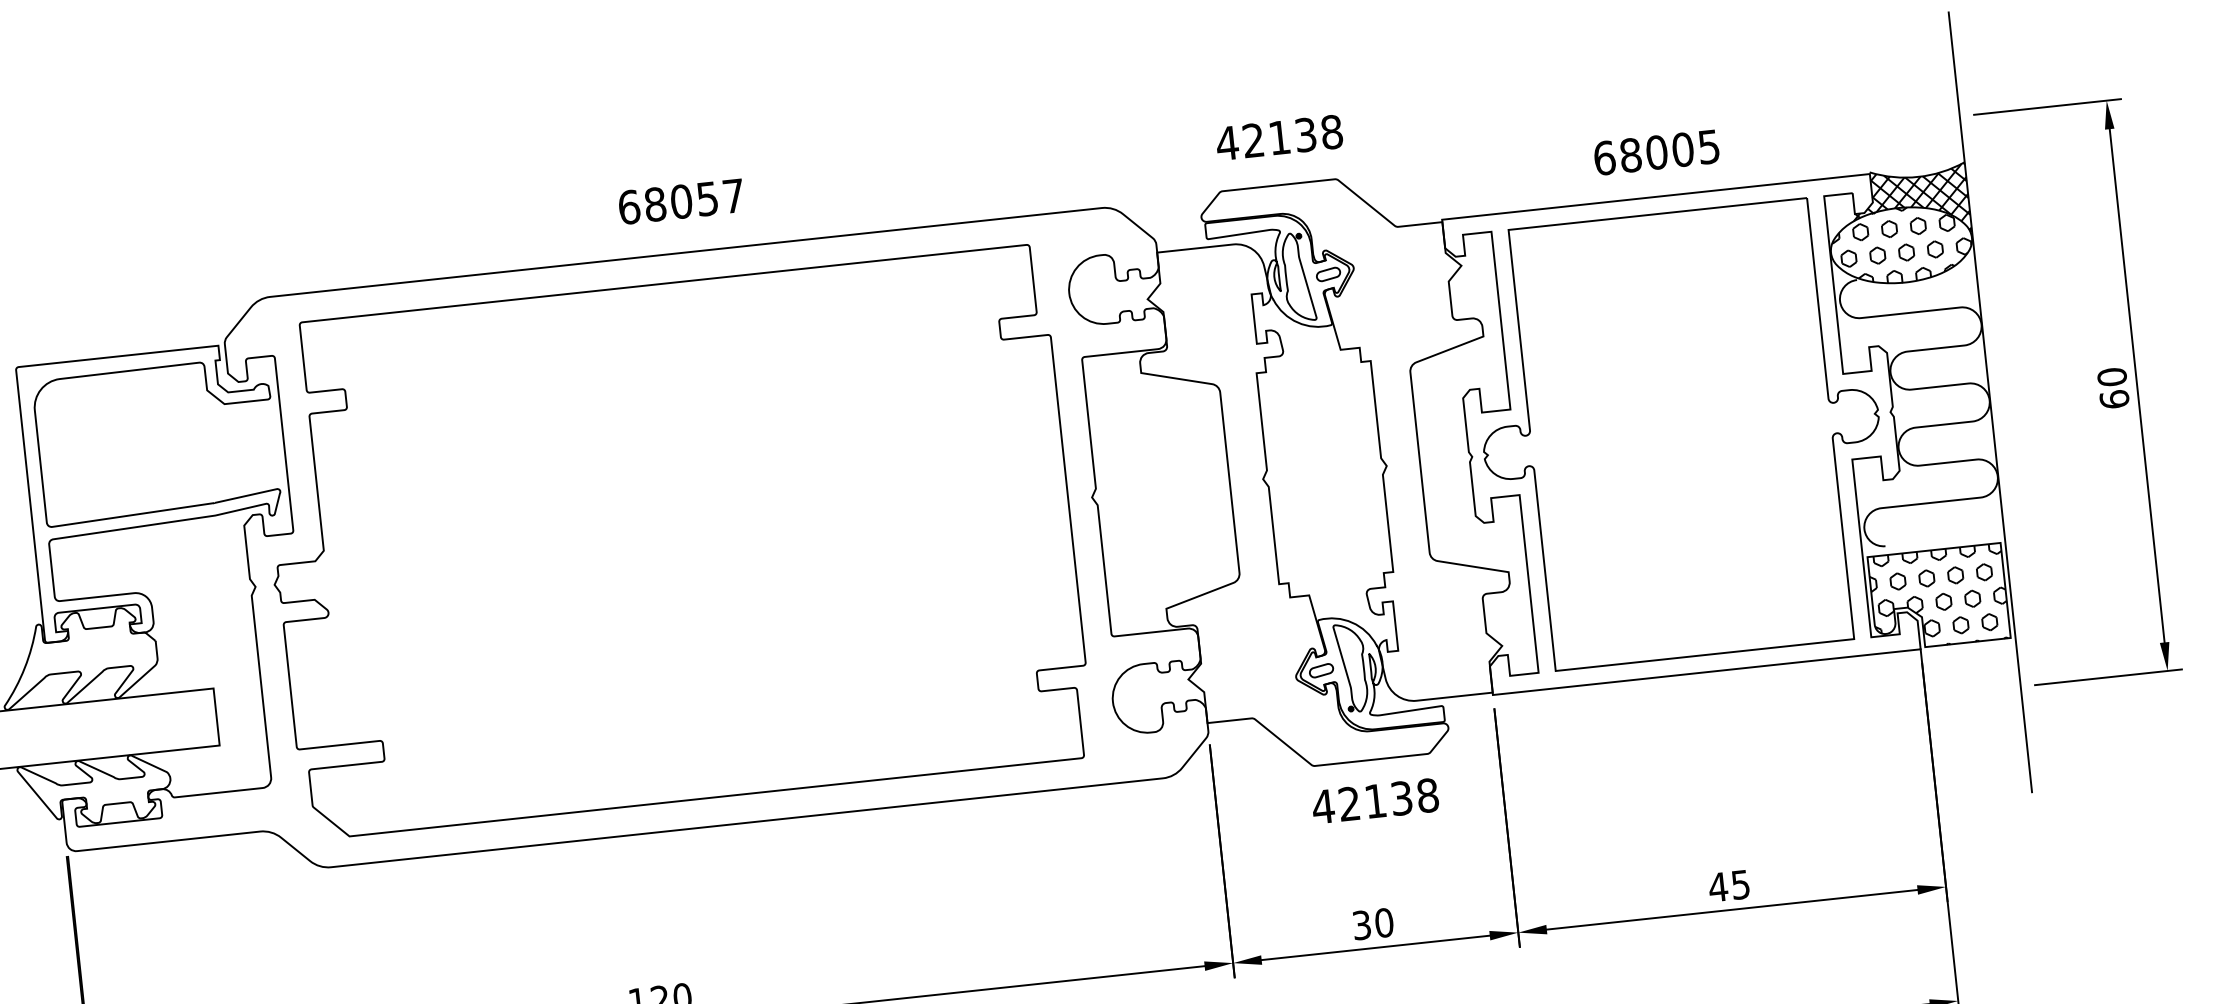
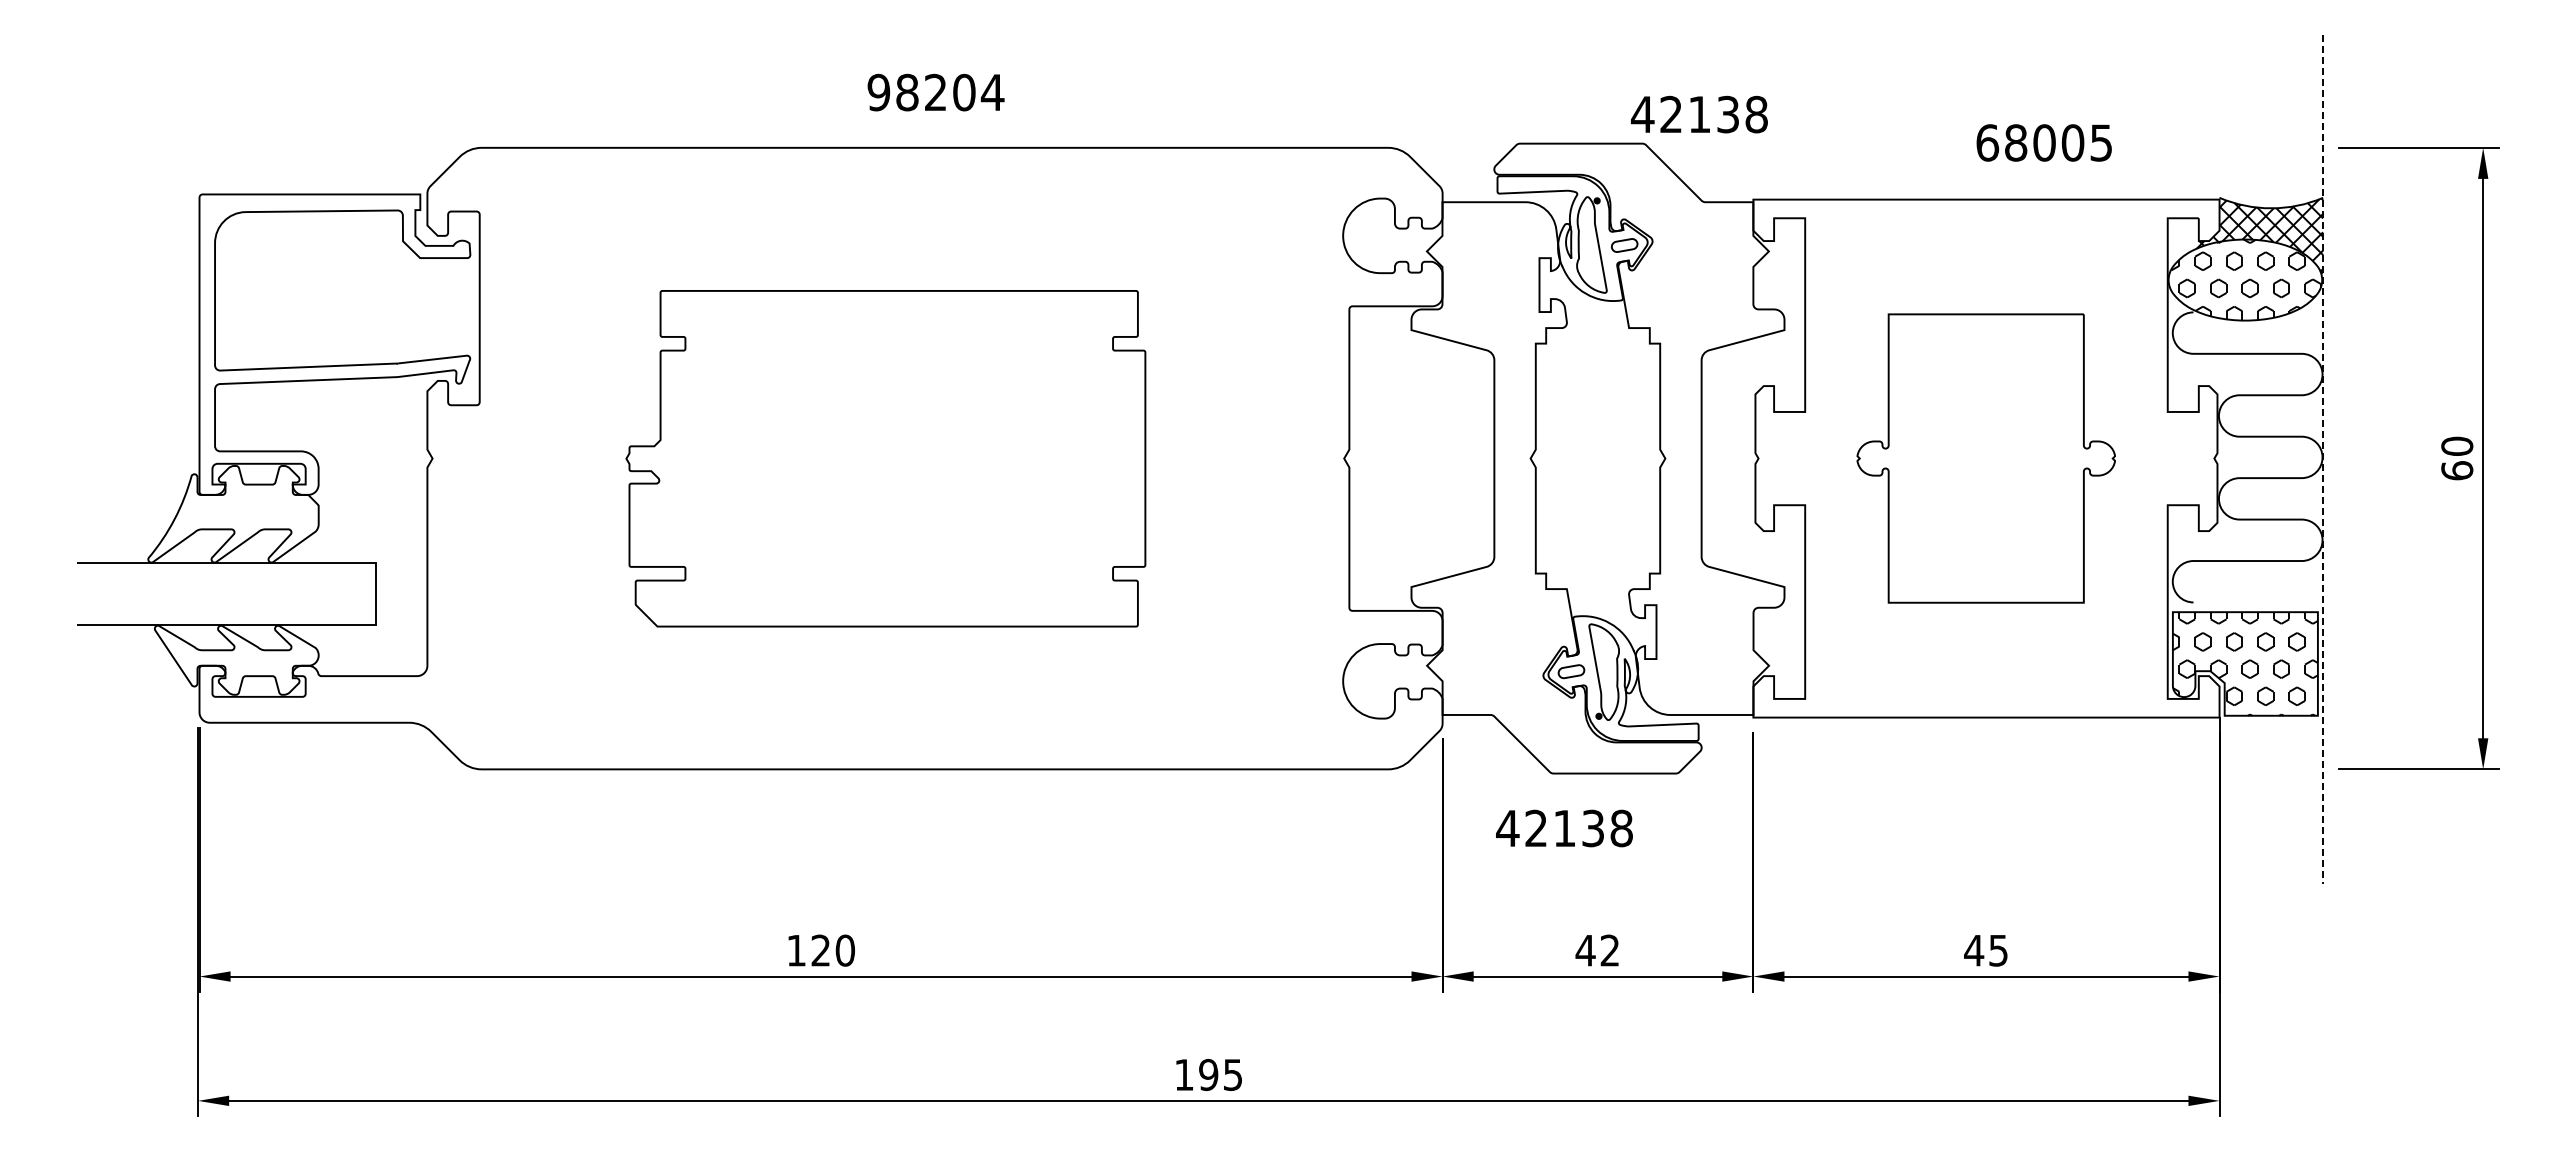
text: (1279, 137) -> (1699, 114), moved
text: (1655, 152) -> (2043, 142), moved
text: (681, 201) -> (935, 92), 68057 -> 98204
line: (1990, 402) -> (2323, 459), solid -> dashed
part: (1680, 434) -> (1985, 458), size x0.6
part: (671, 542) -> (885, 458), size x0.6
text: (1375, 801) -> (1564, 828), moved
text: (1372, 924) -> (1597, 950), 30 -> 42

